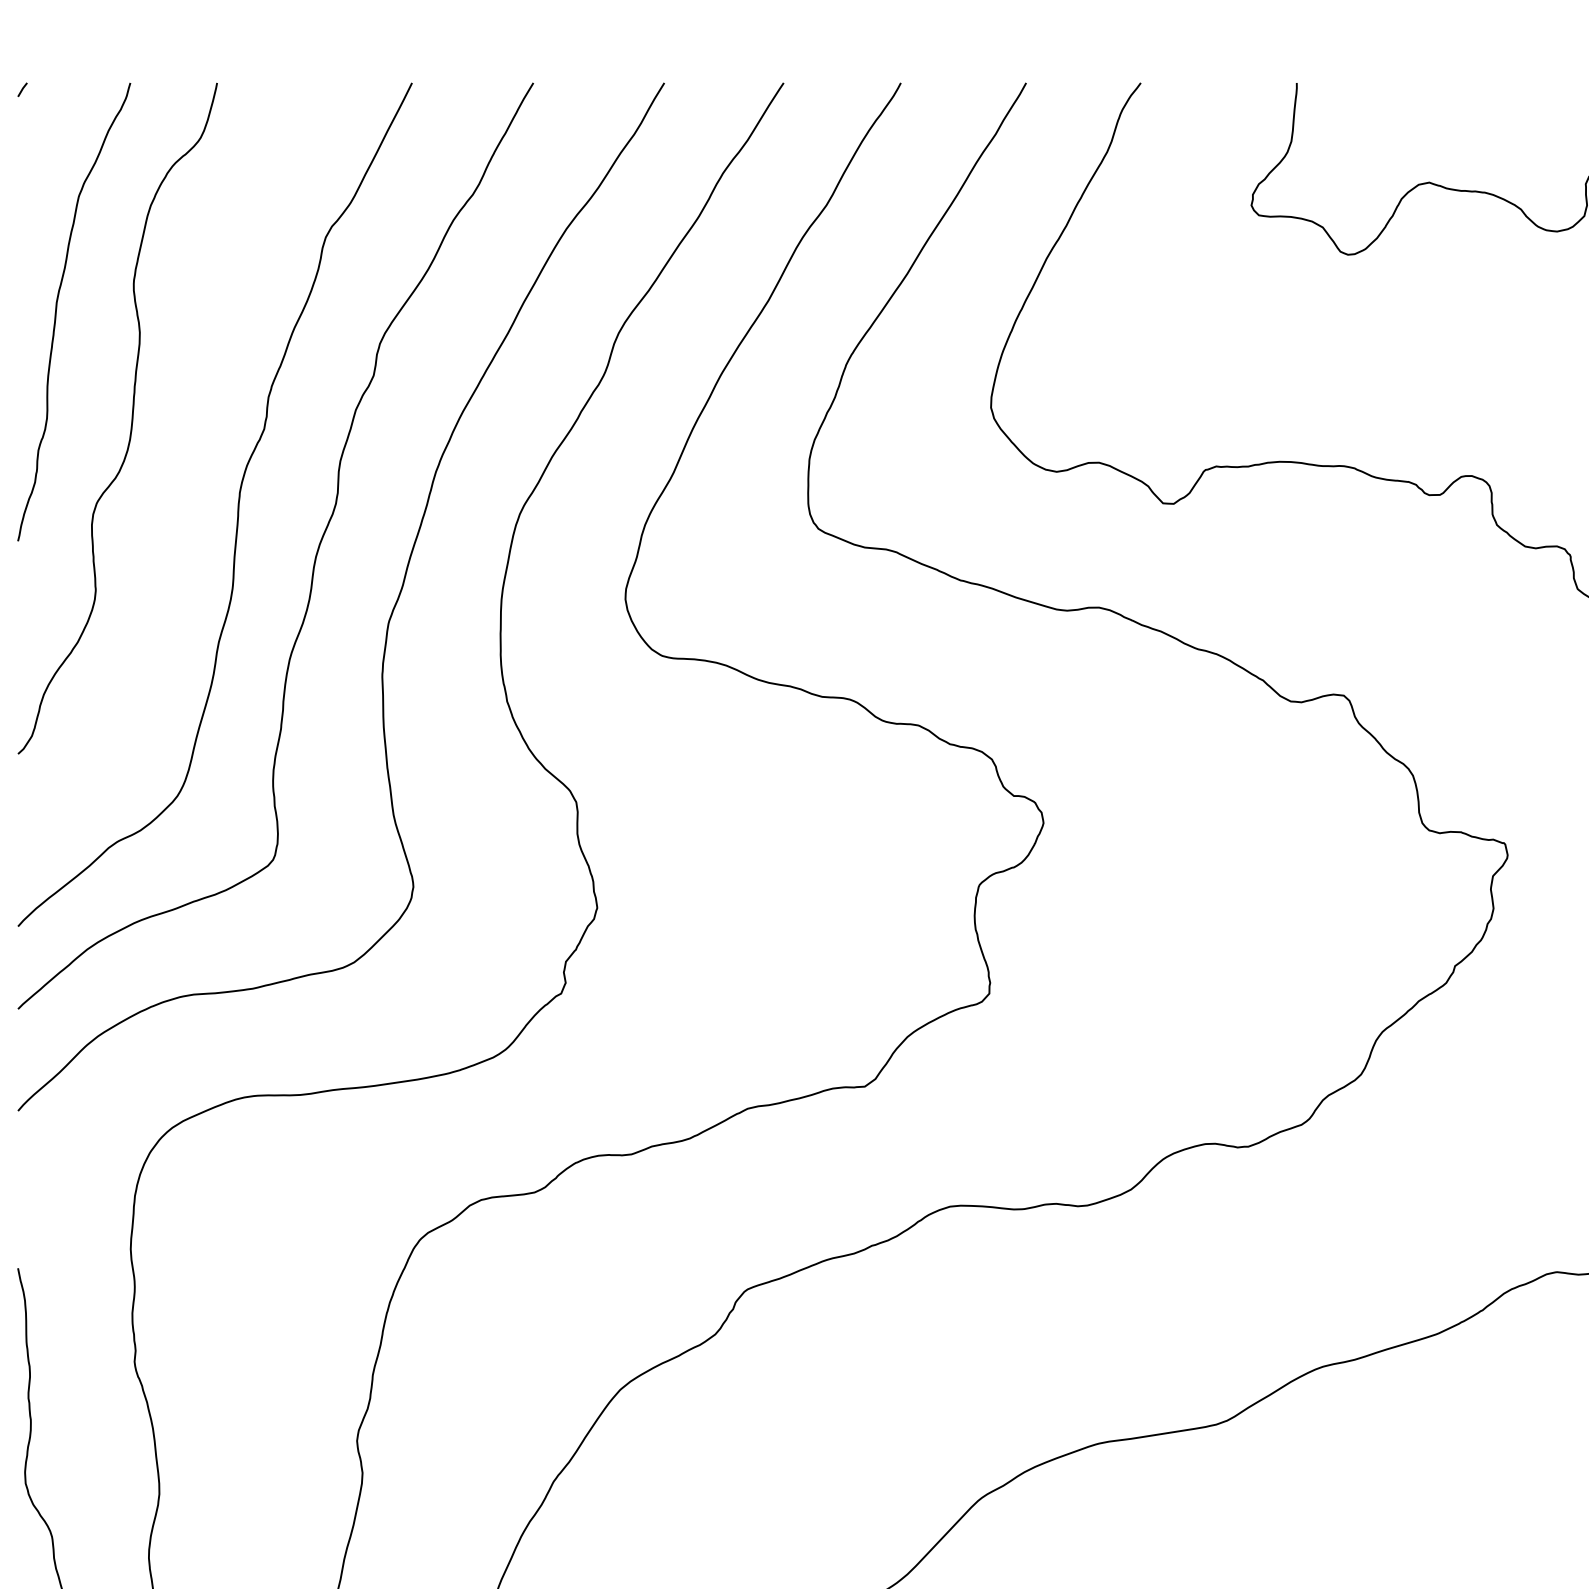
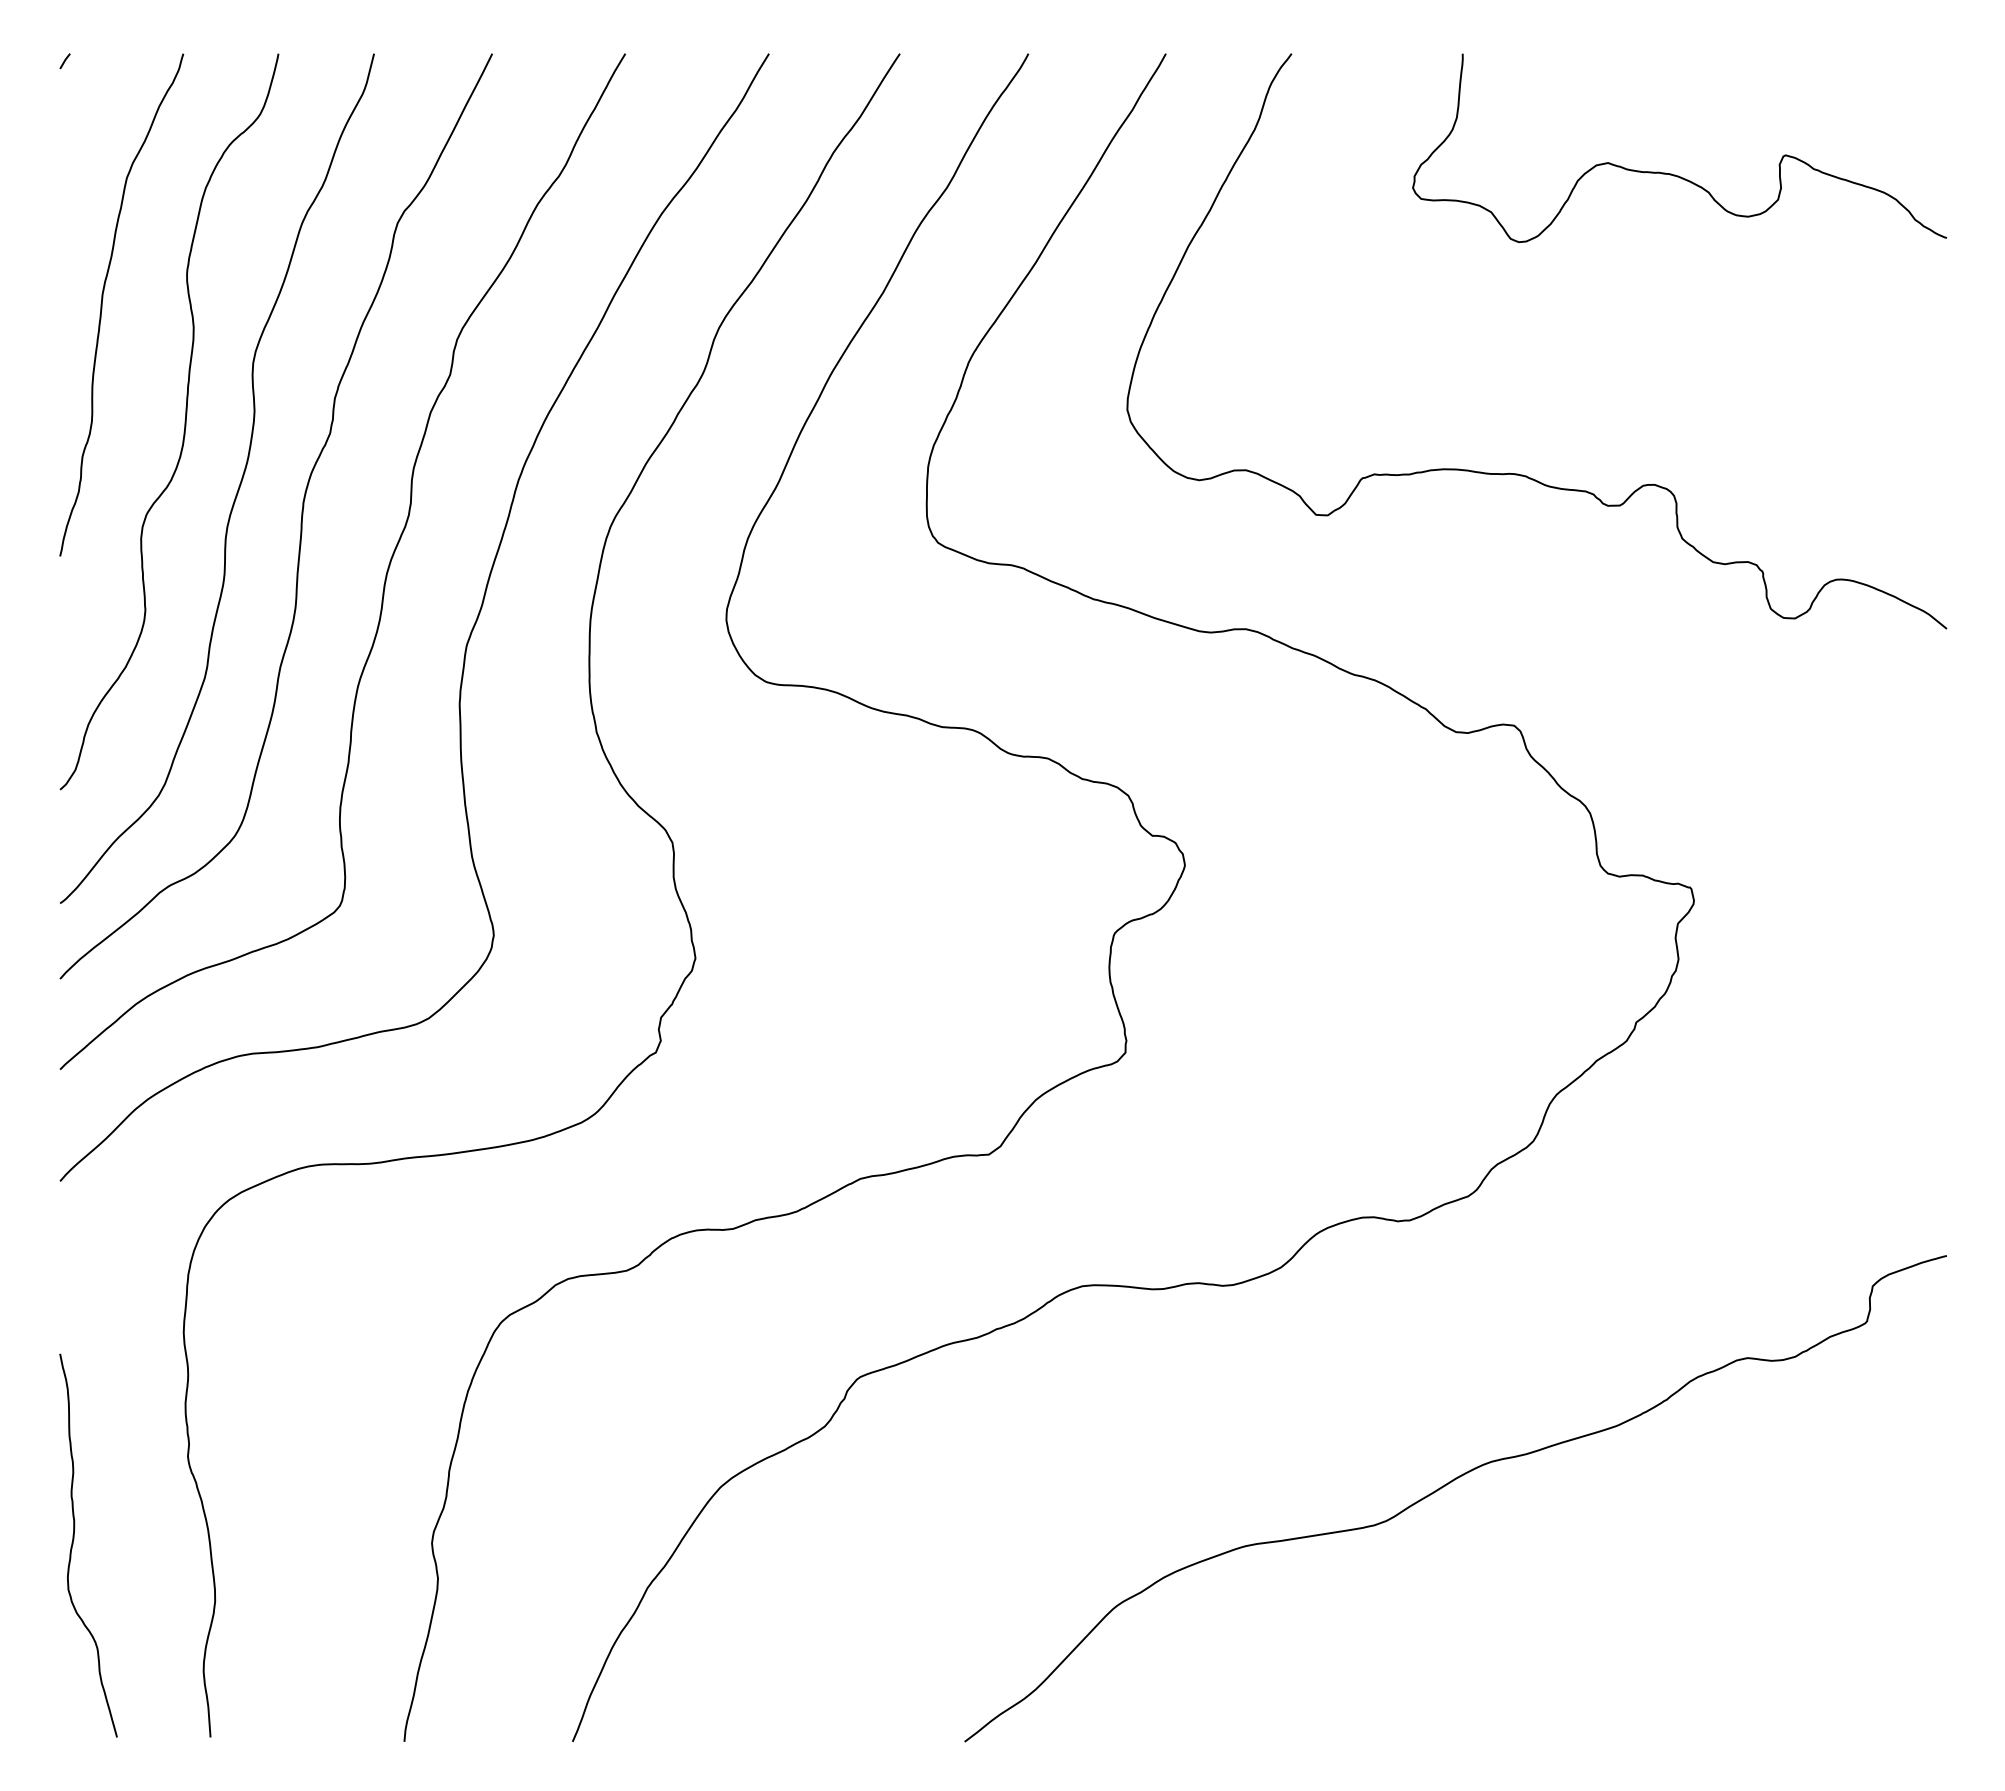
curve: (180, 477) -> (238, 486), added

